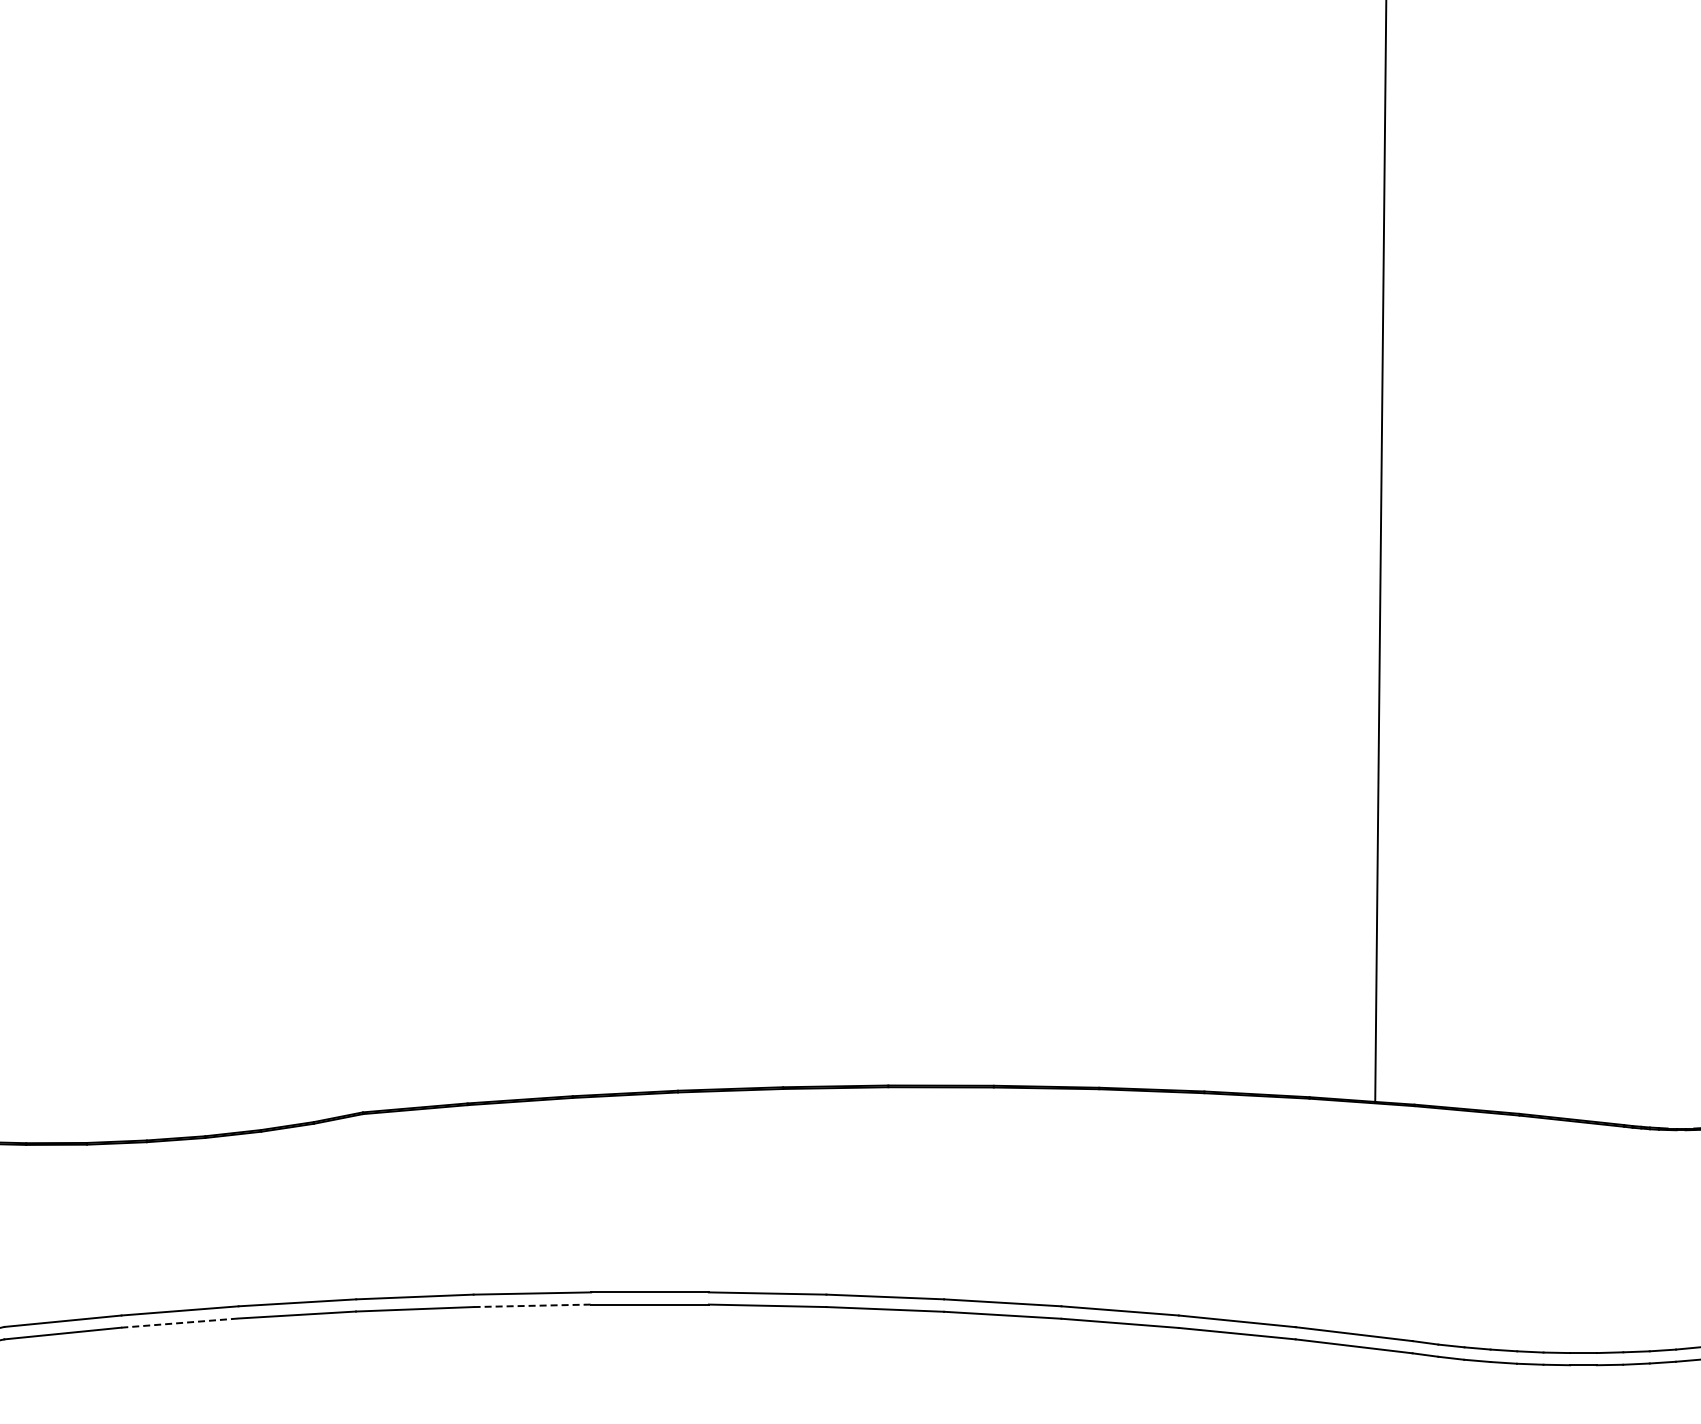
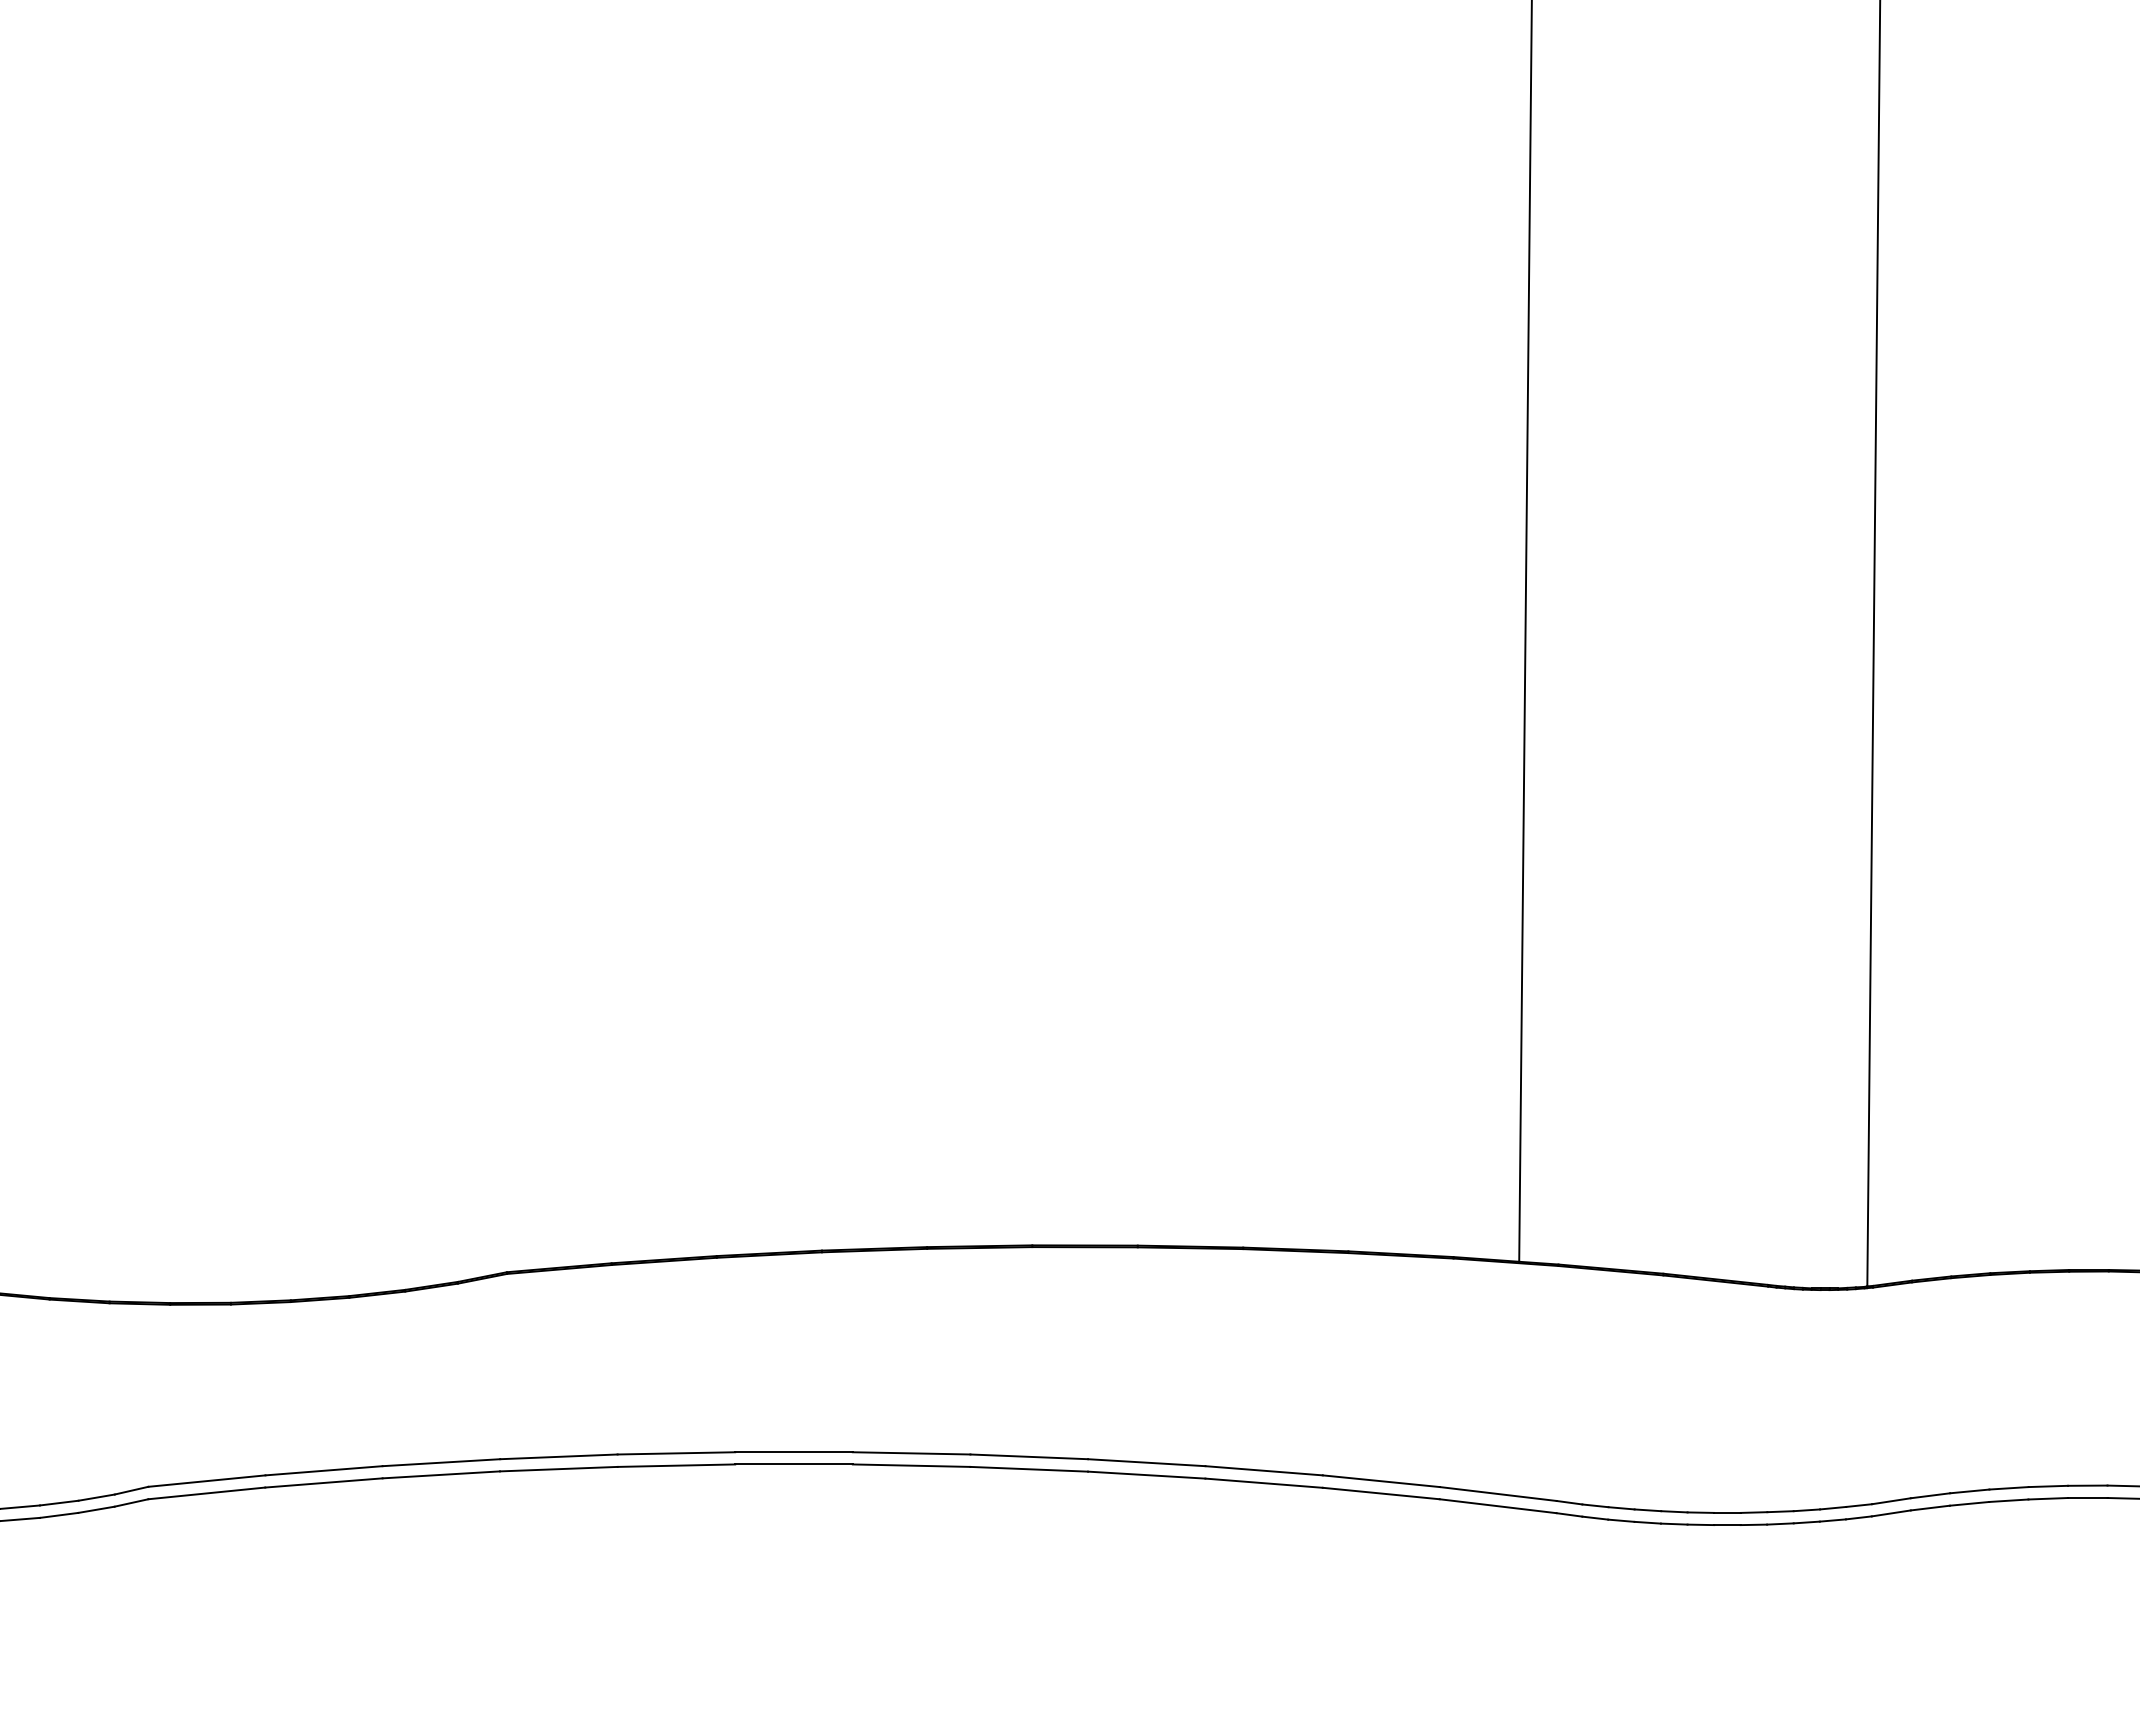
line: (532, 1305) -> (676, 1465), dashed -> solid
line: (179, 1322) -> (323, 1482), dashed -> solid

